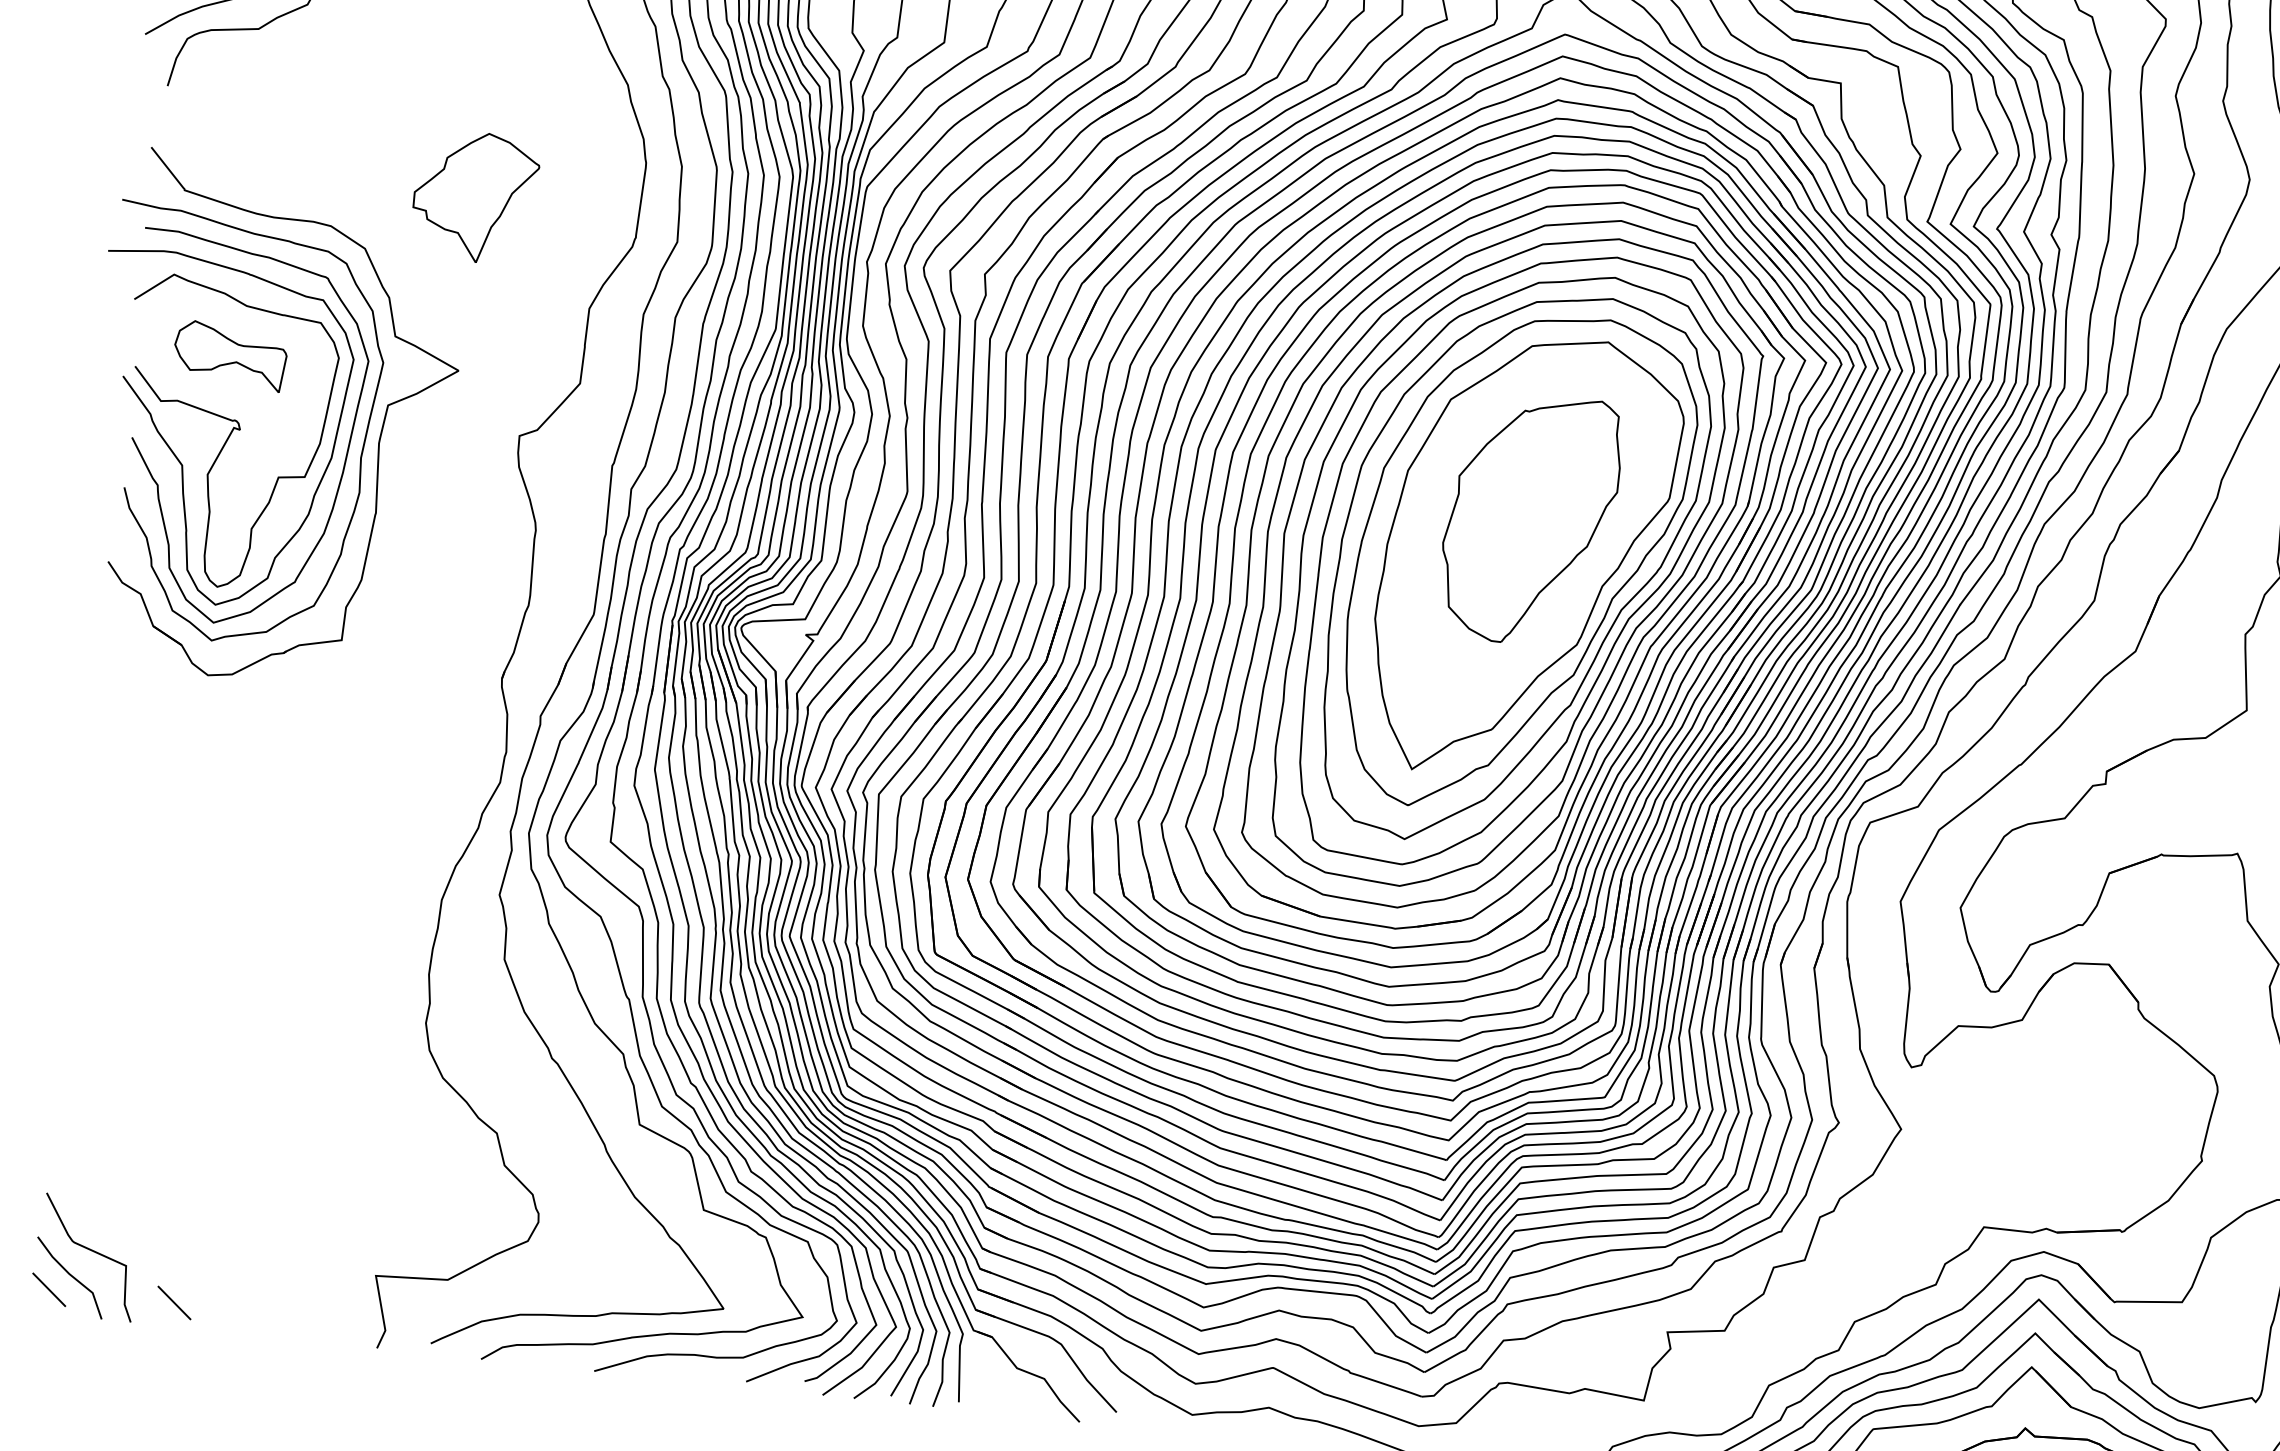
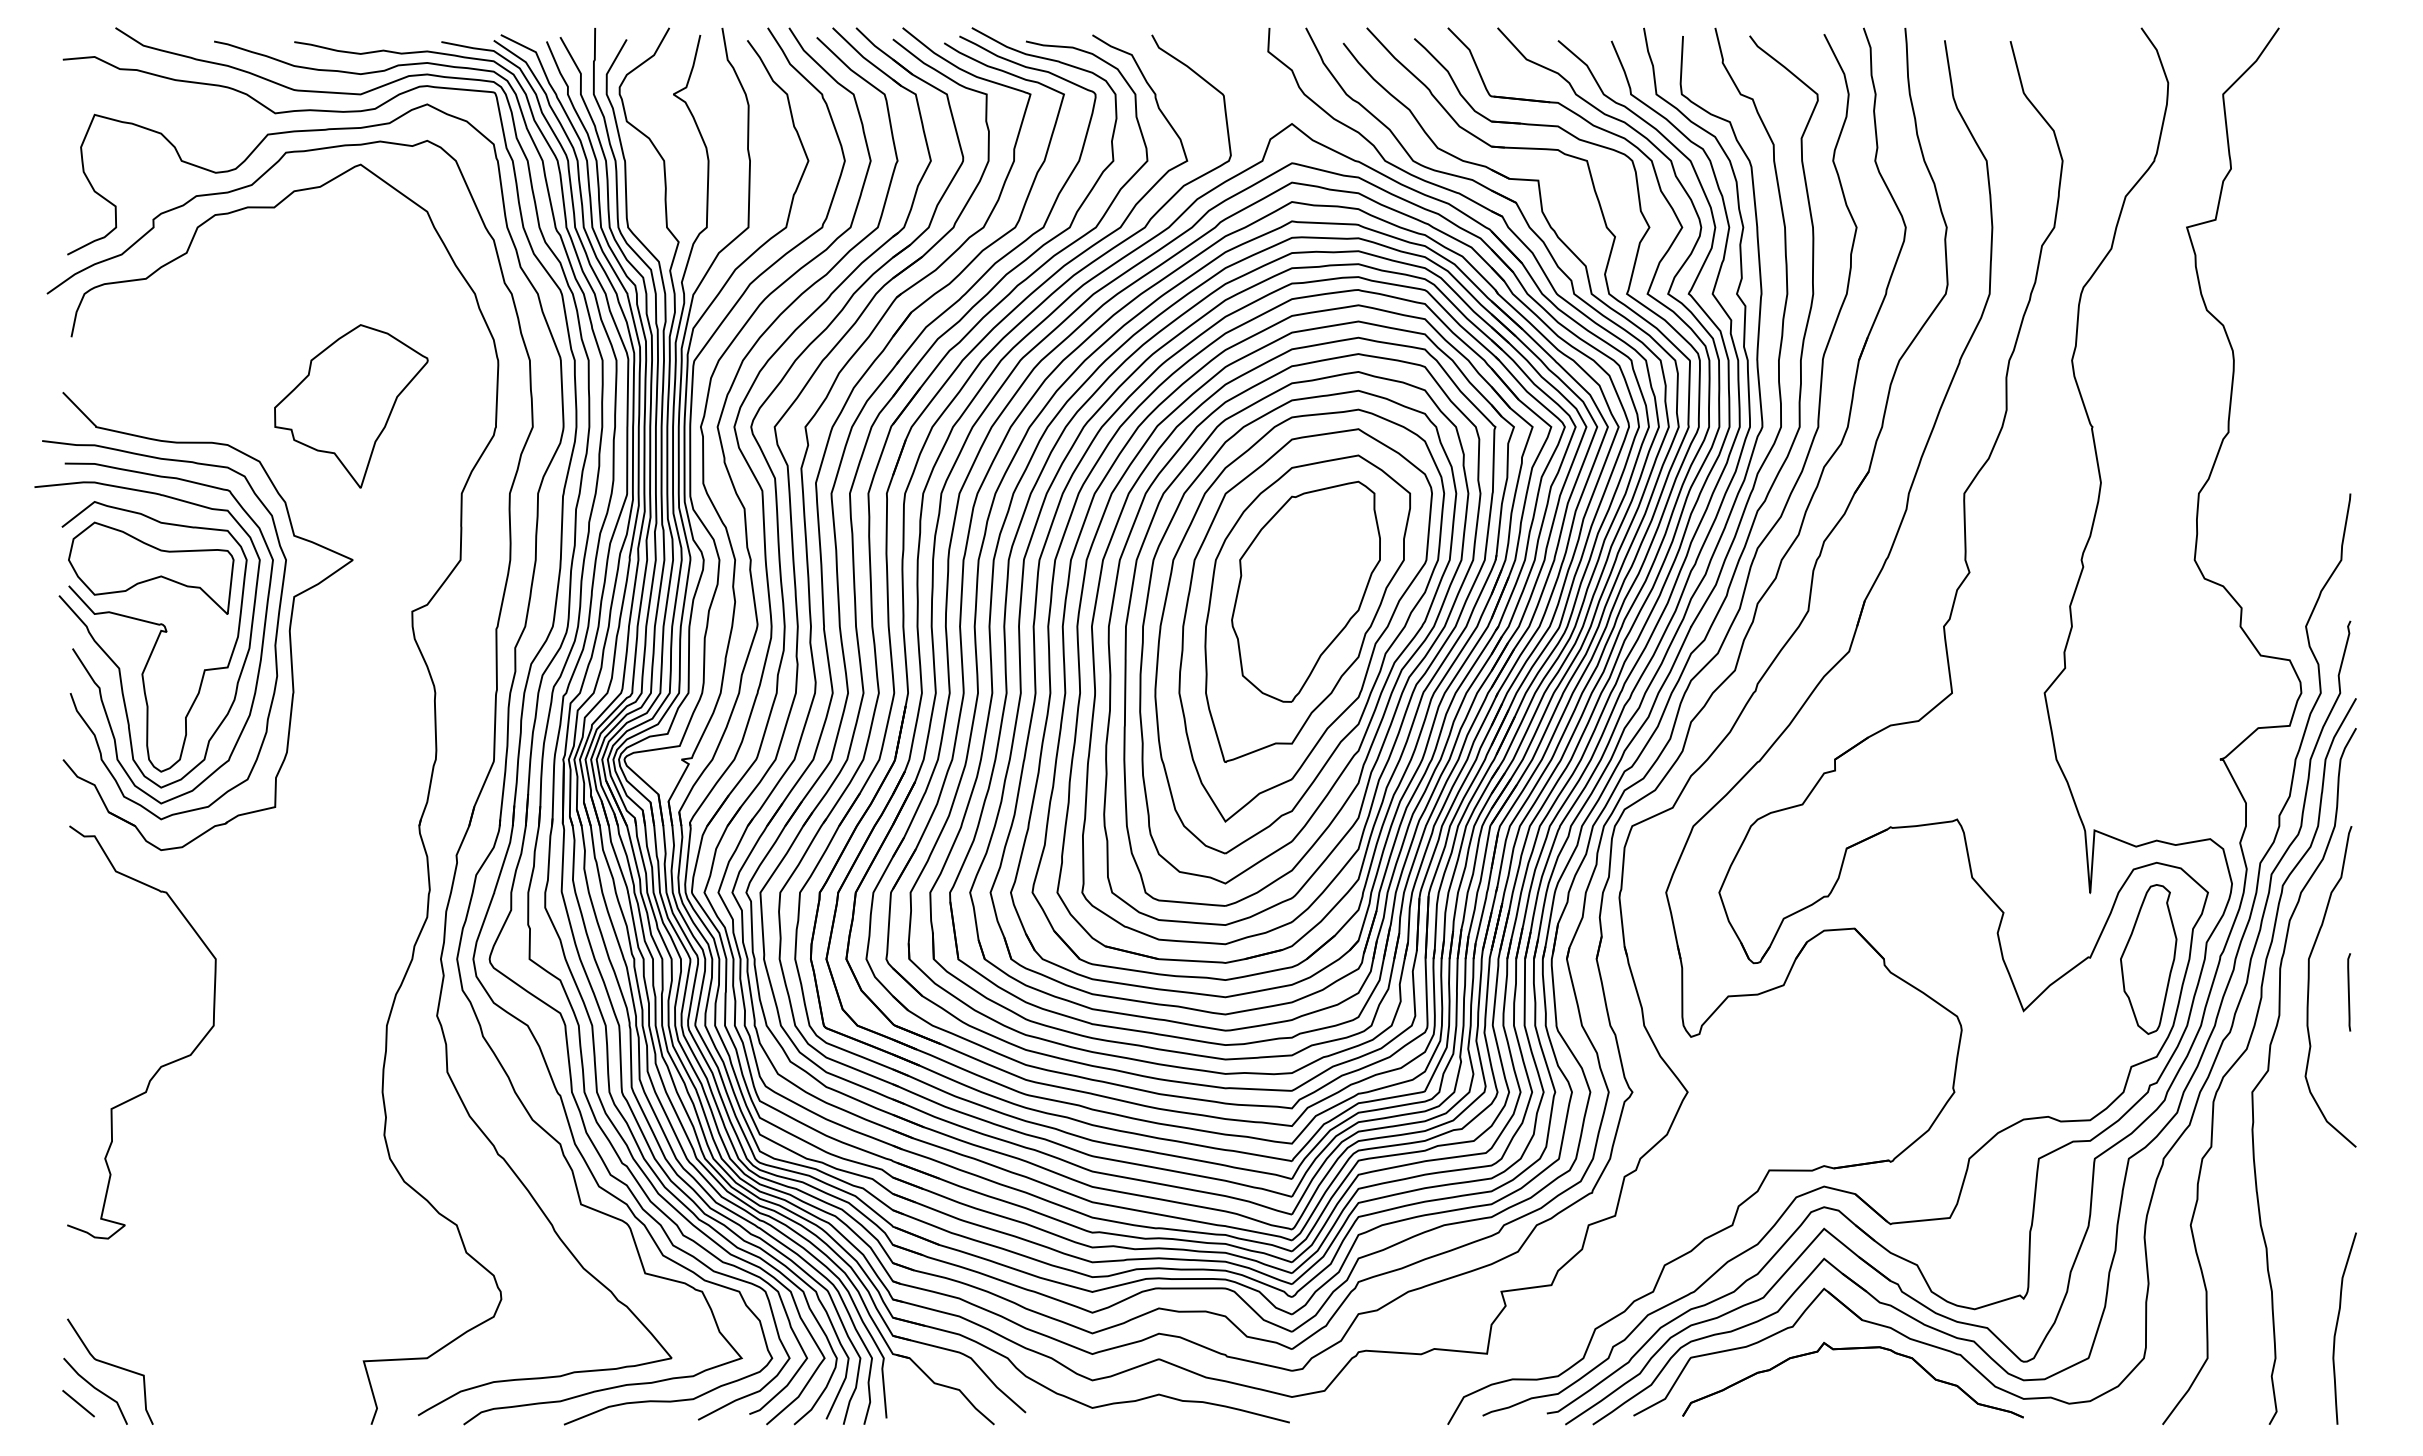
part: (475, 197) -> (351, 406), size x1.43
part: (230, 355) -> (151, 567), size x1.67
part: (1529, 538) -> (1307, 608), added
curve: (182, 918) -> (161, 1065), added
line: (174, 1302) -> (189, 1403), removed

